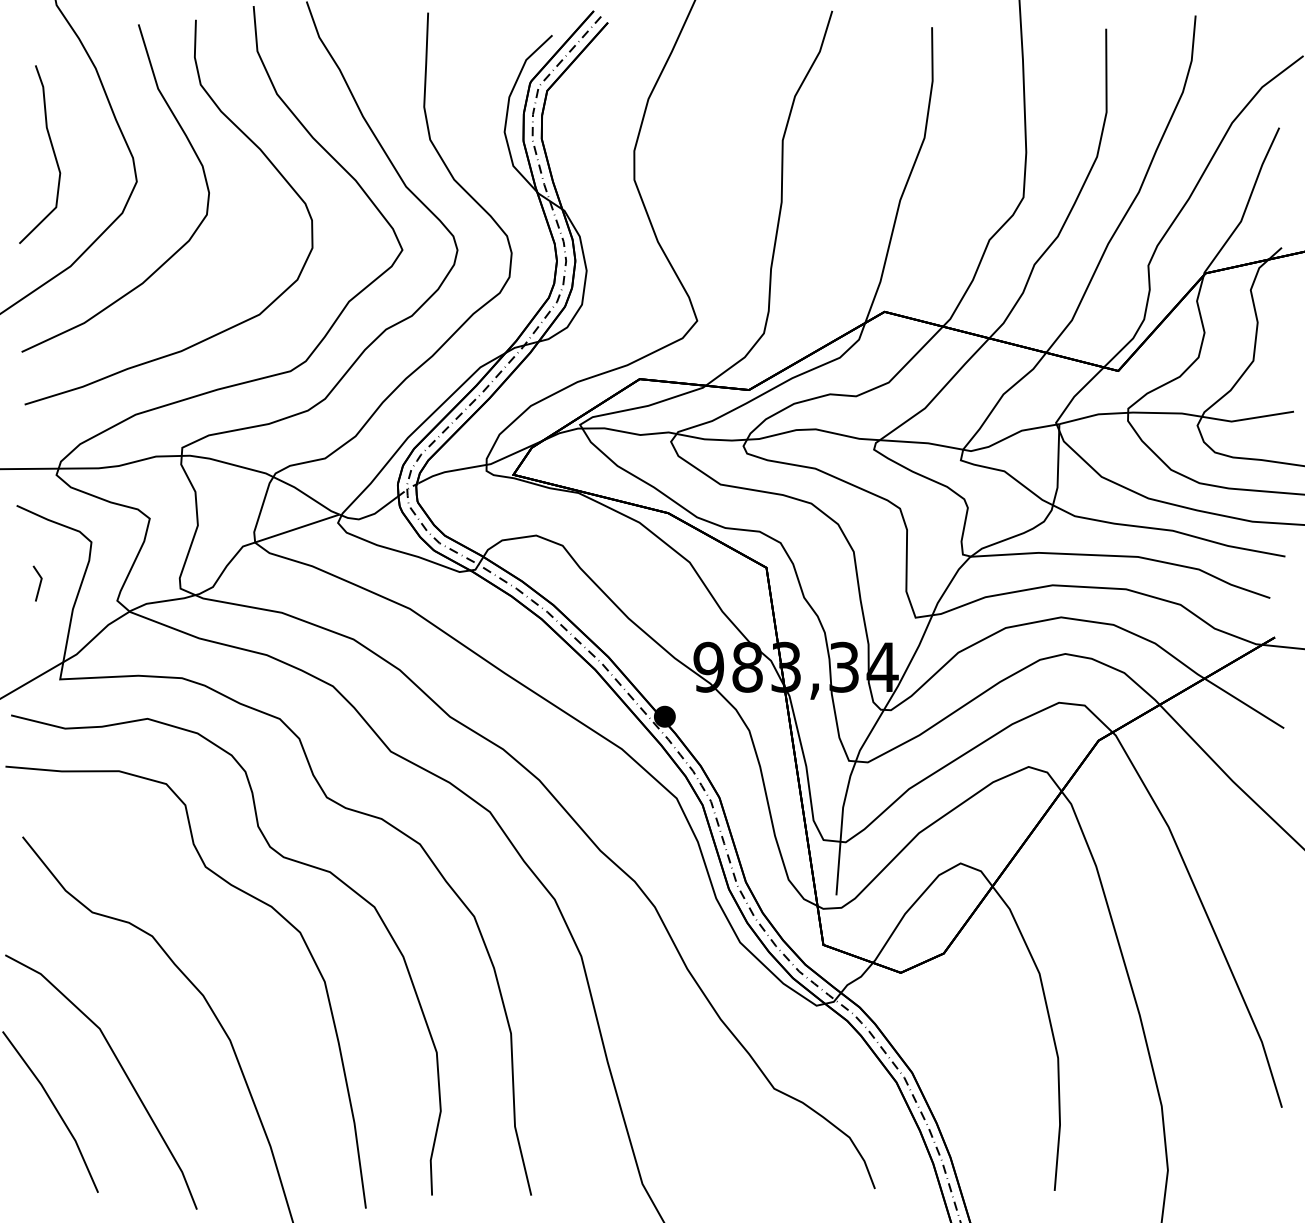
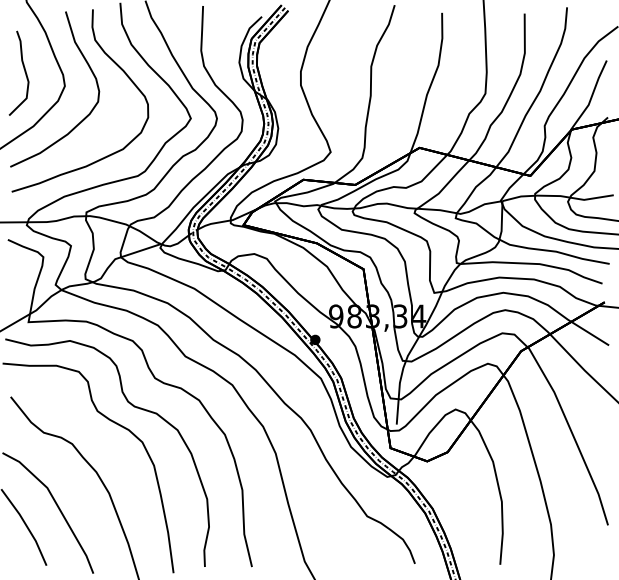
line: (38, 583) -> (18, 276), removed

